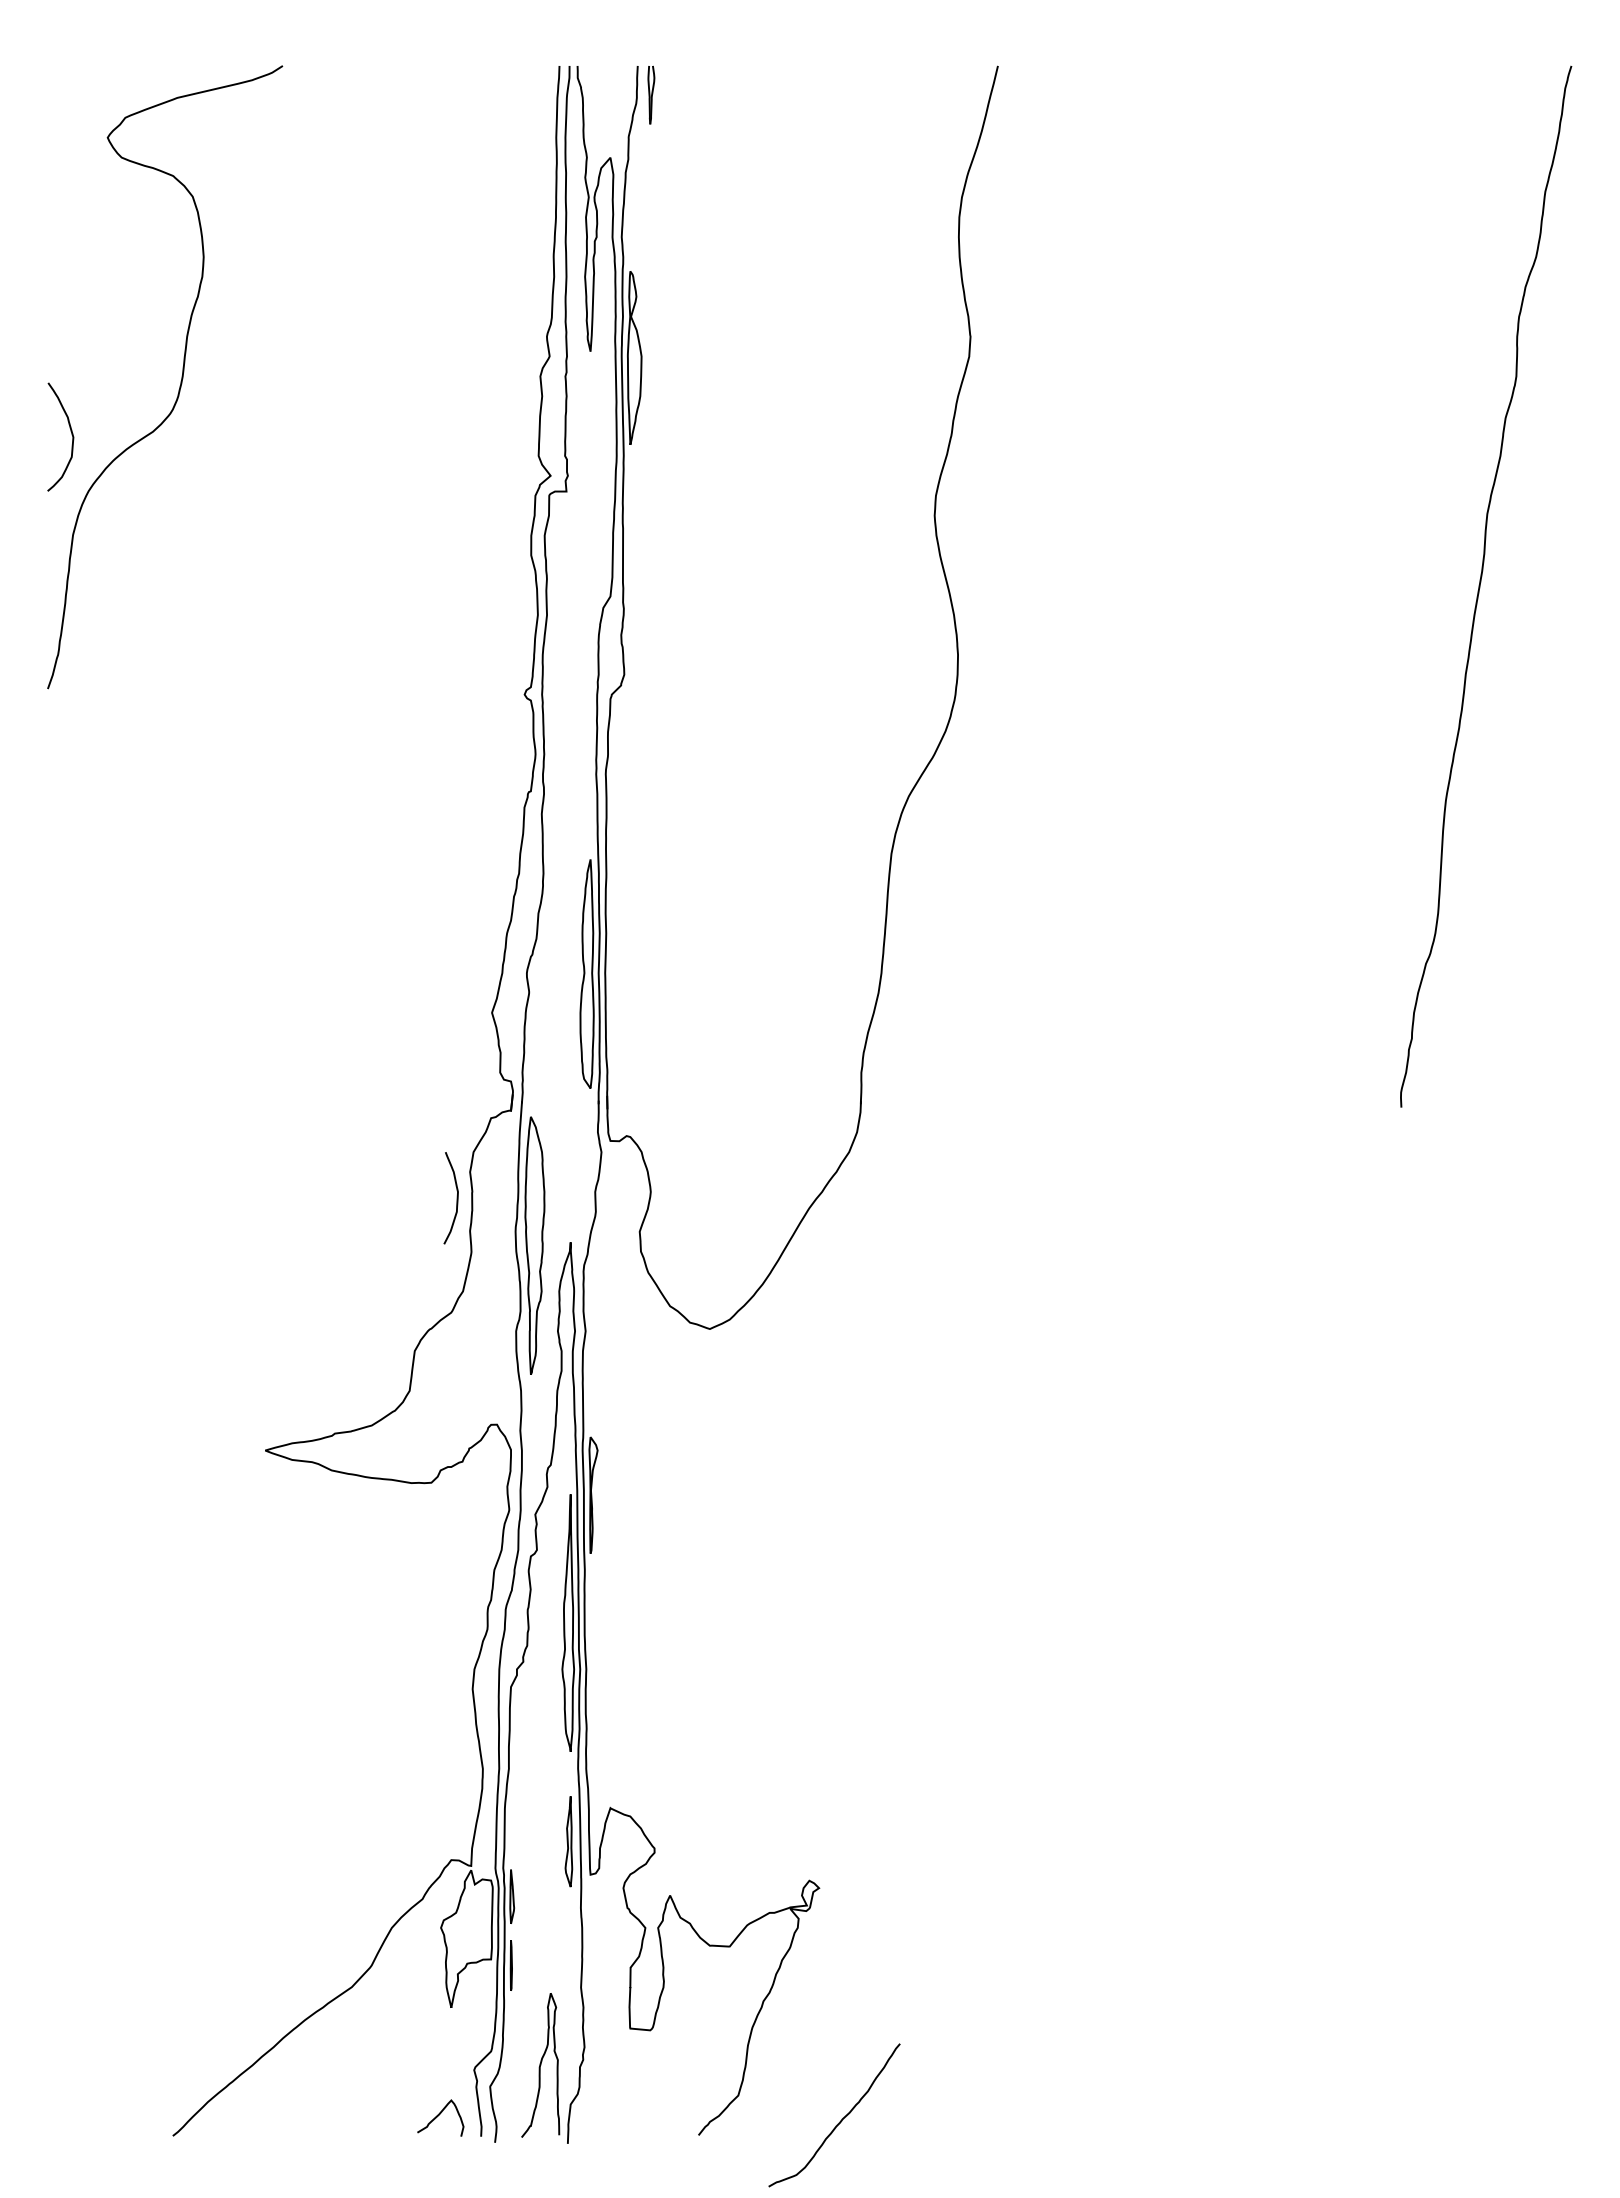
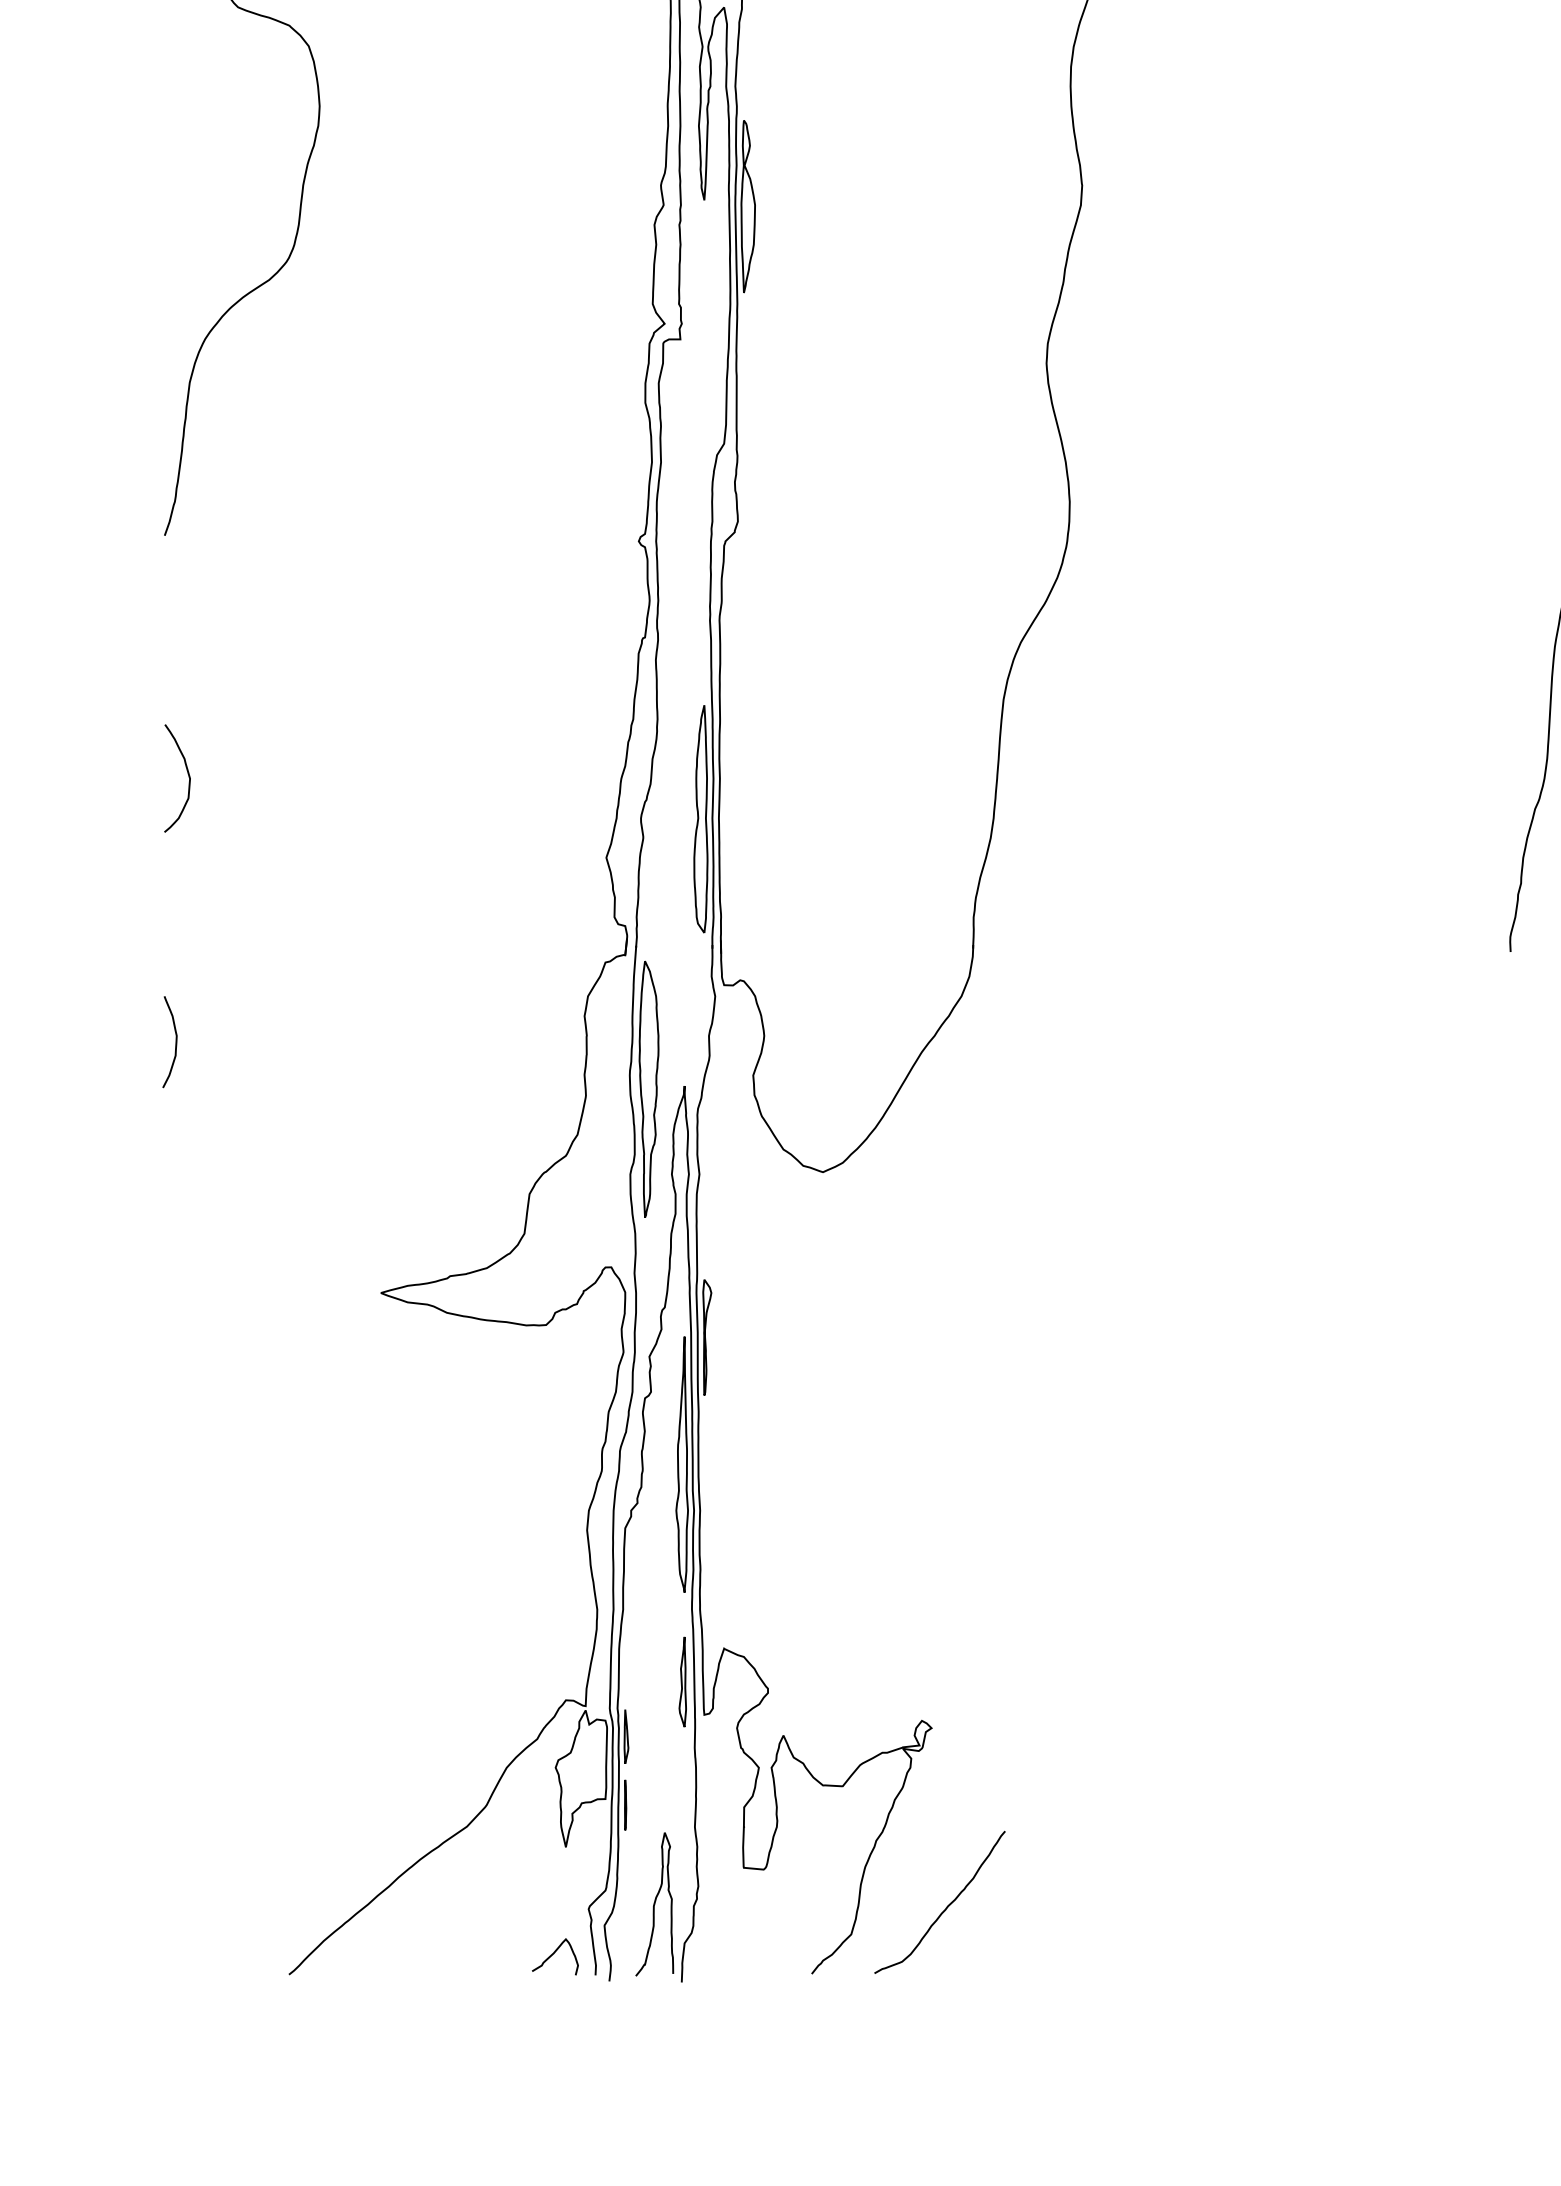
curve: (71, 435) -> (188, 776), moved
curve: (456, 1198) -> (175, 1042), moved
curve: (840, 2120) -> (945, 1907), moved

